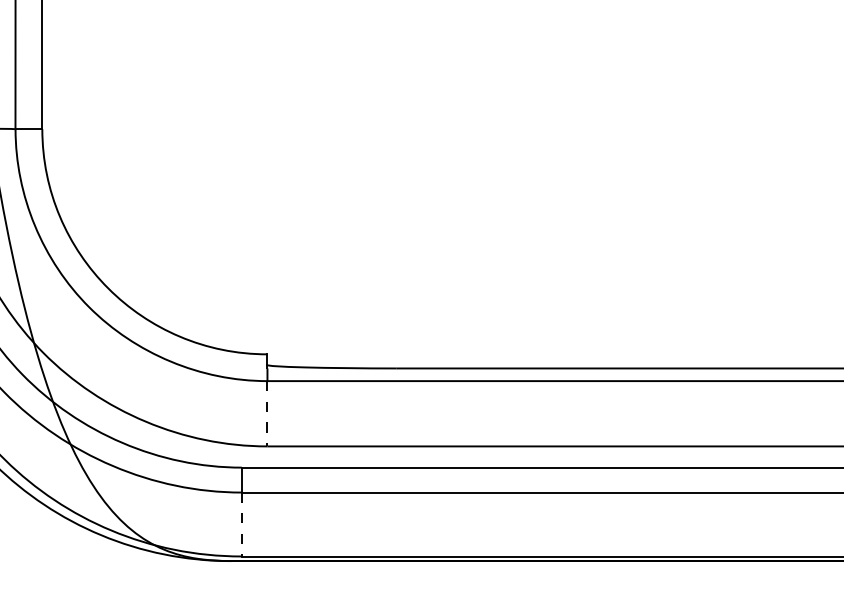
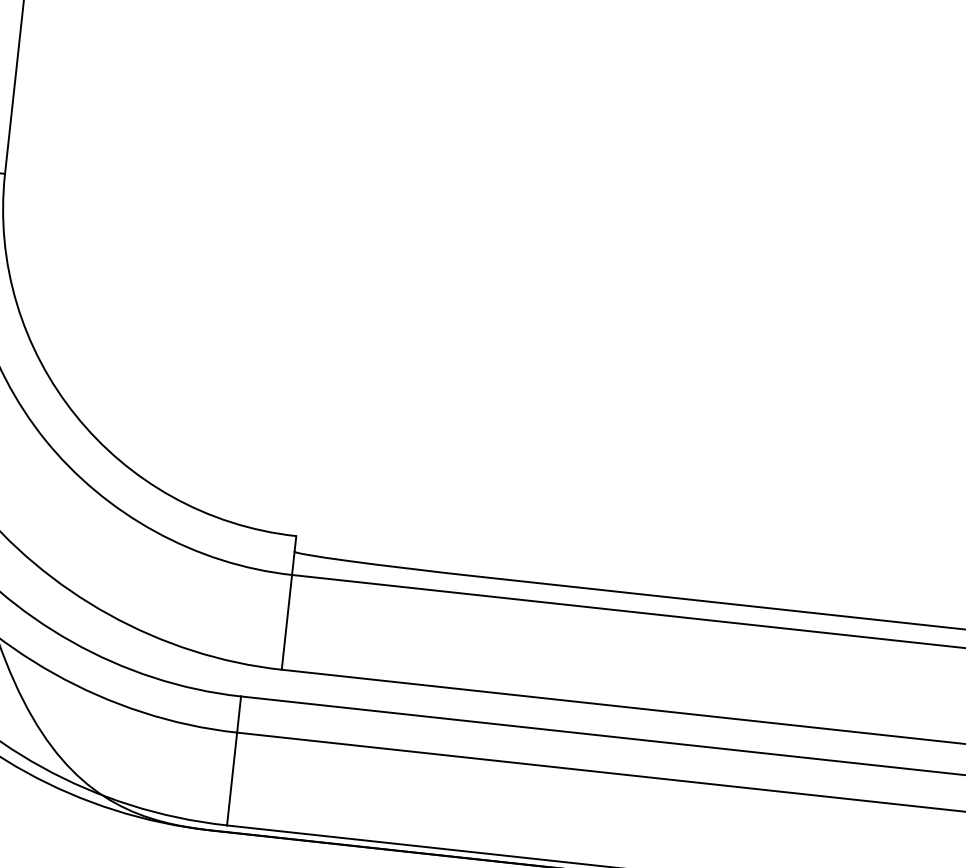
line: (267, 413) -> (287, 621), dashed -> solid
line: (241, 524) -> (231, 778), dashed -> solid

